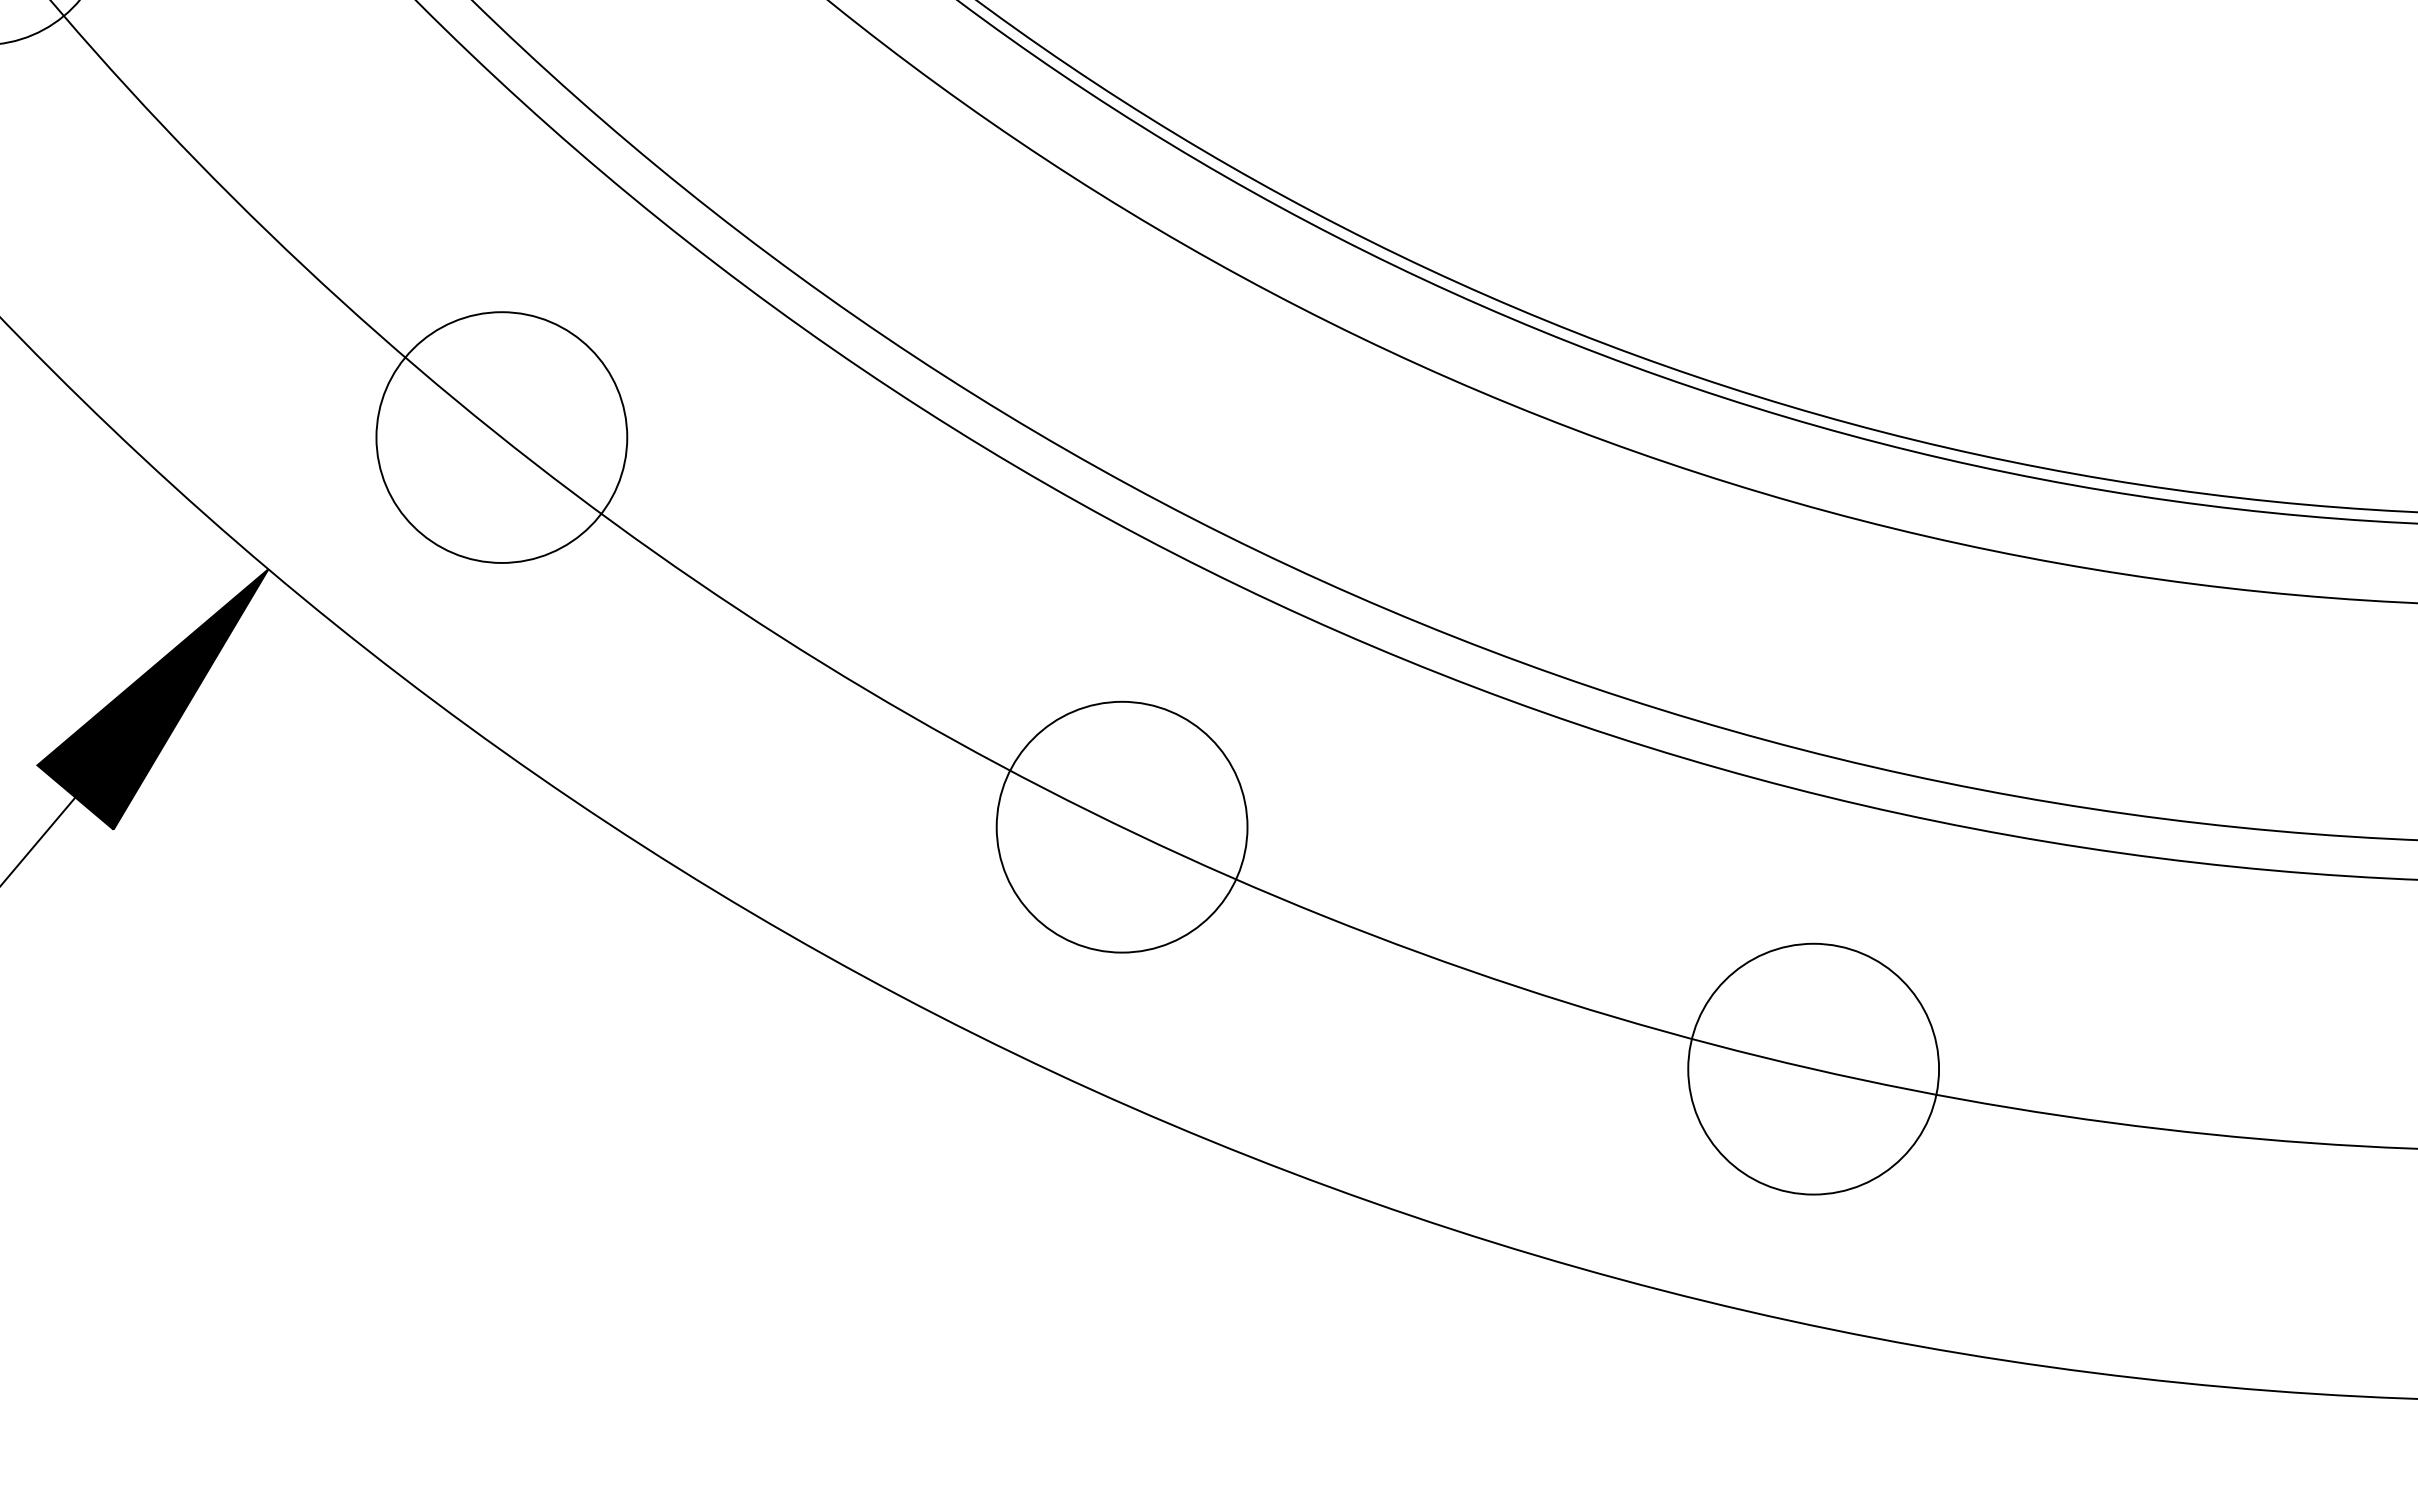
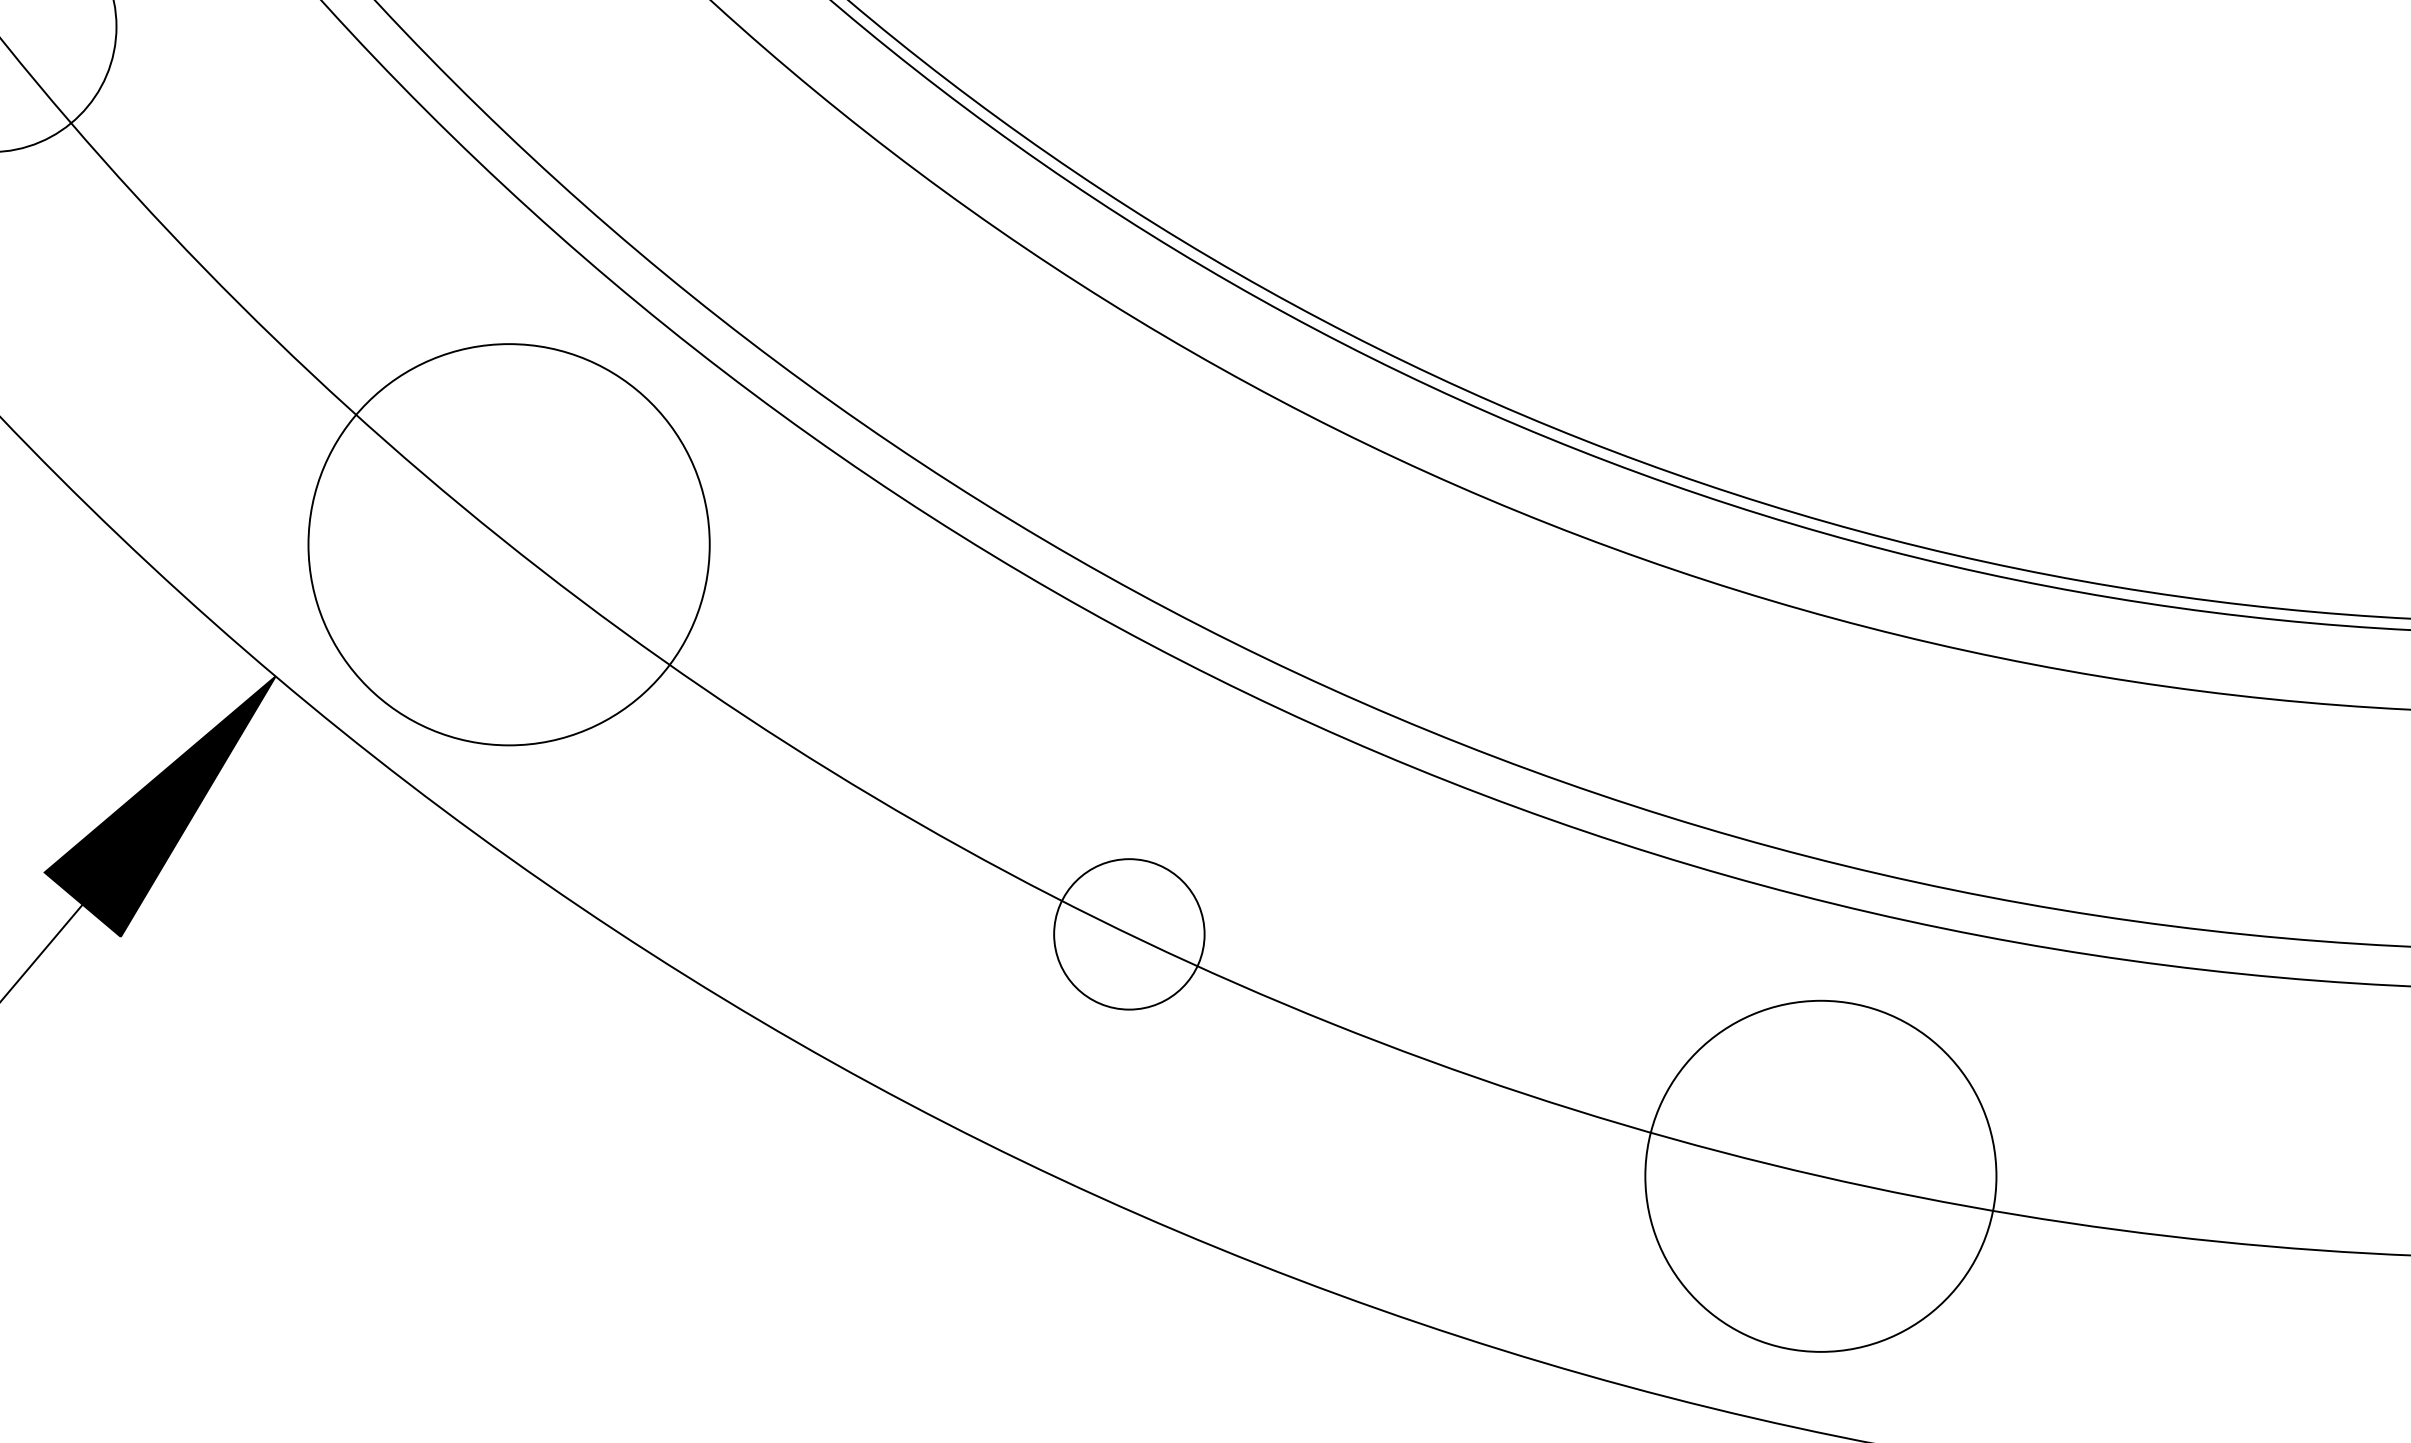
circle: (501, 437) -> (508, 544), size x1.6
circle: (1121, 826) -> (1128, 933), size x0.6
circle: (1813, 1068) -> (1820, 1175), size x1.4

